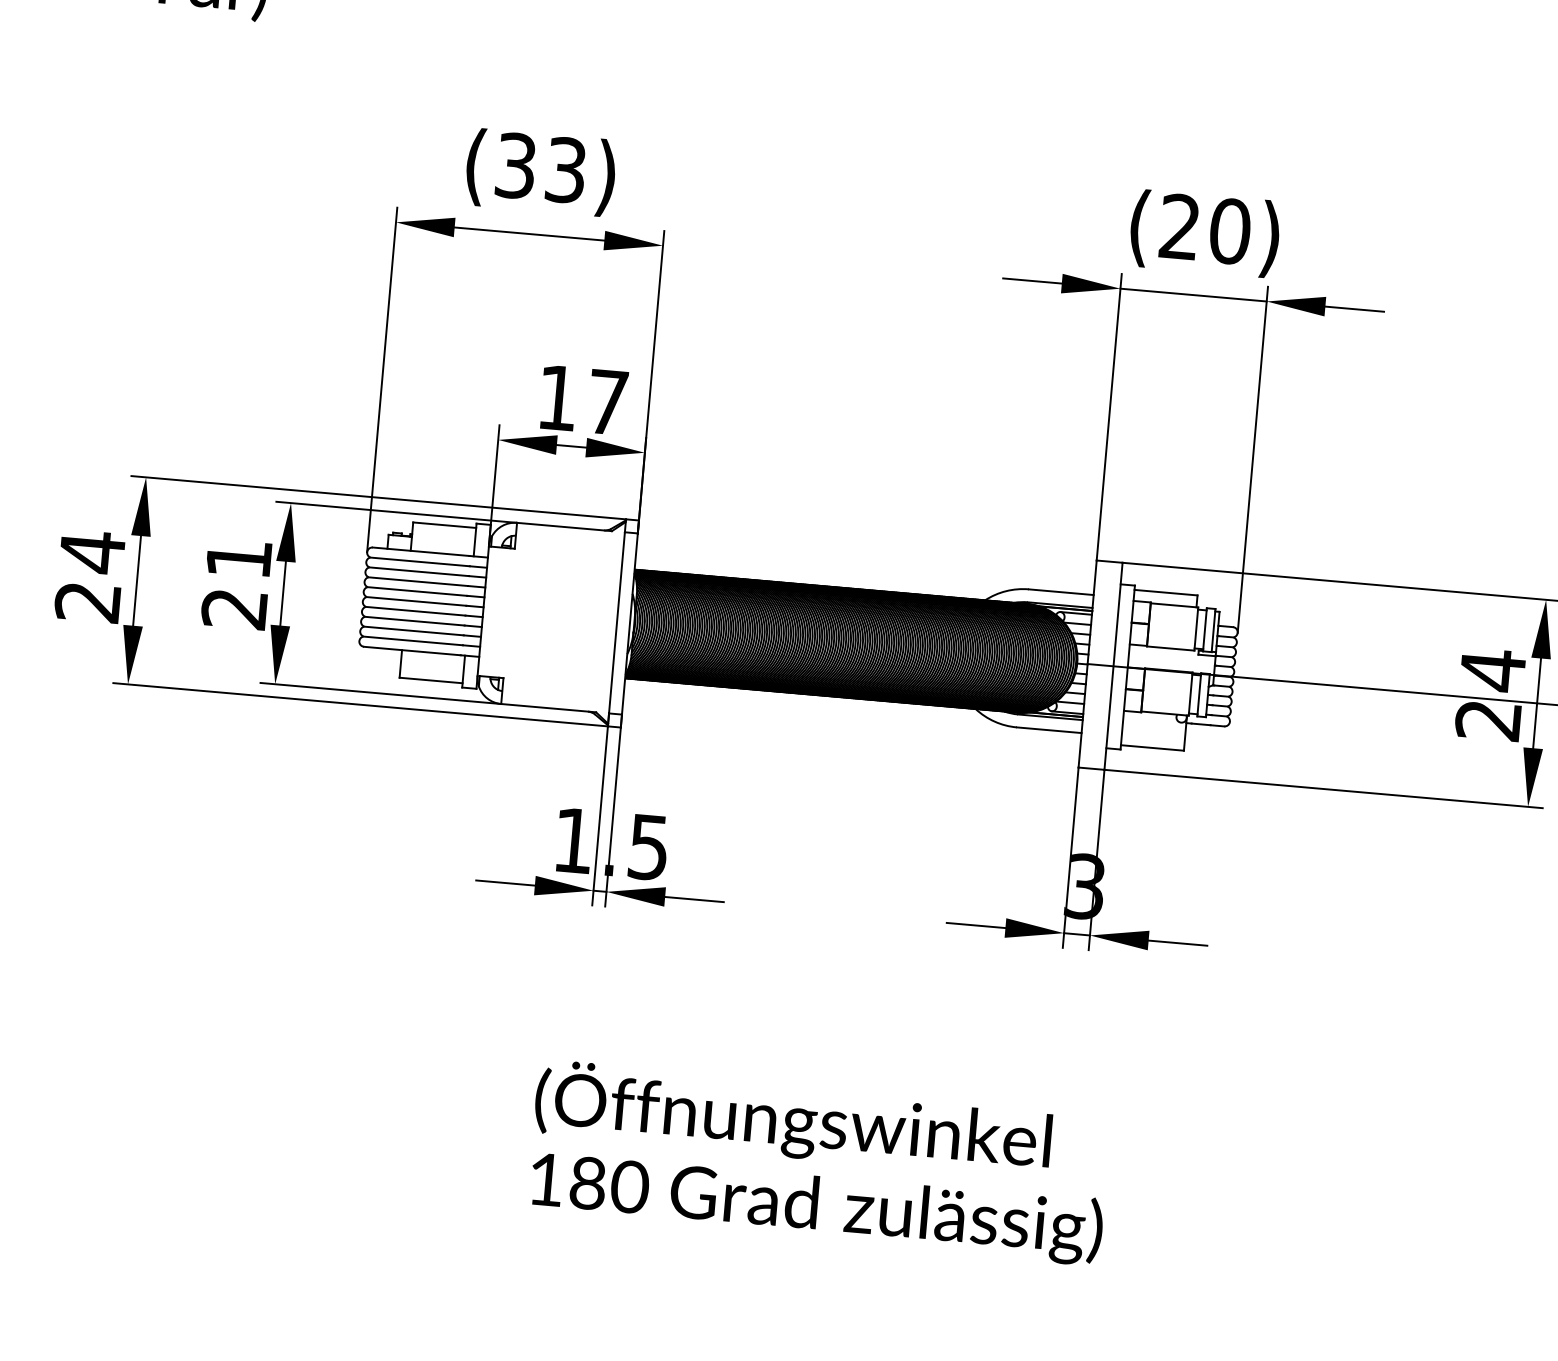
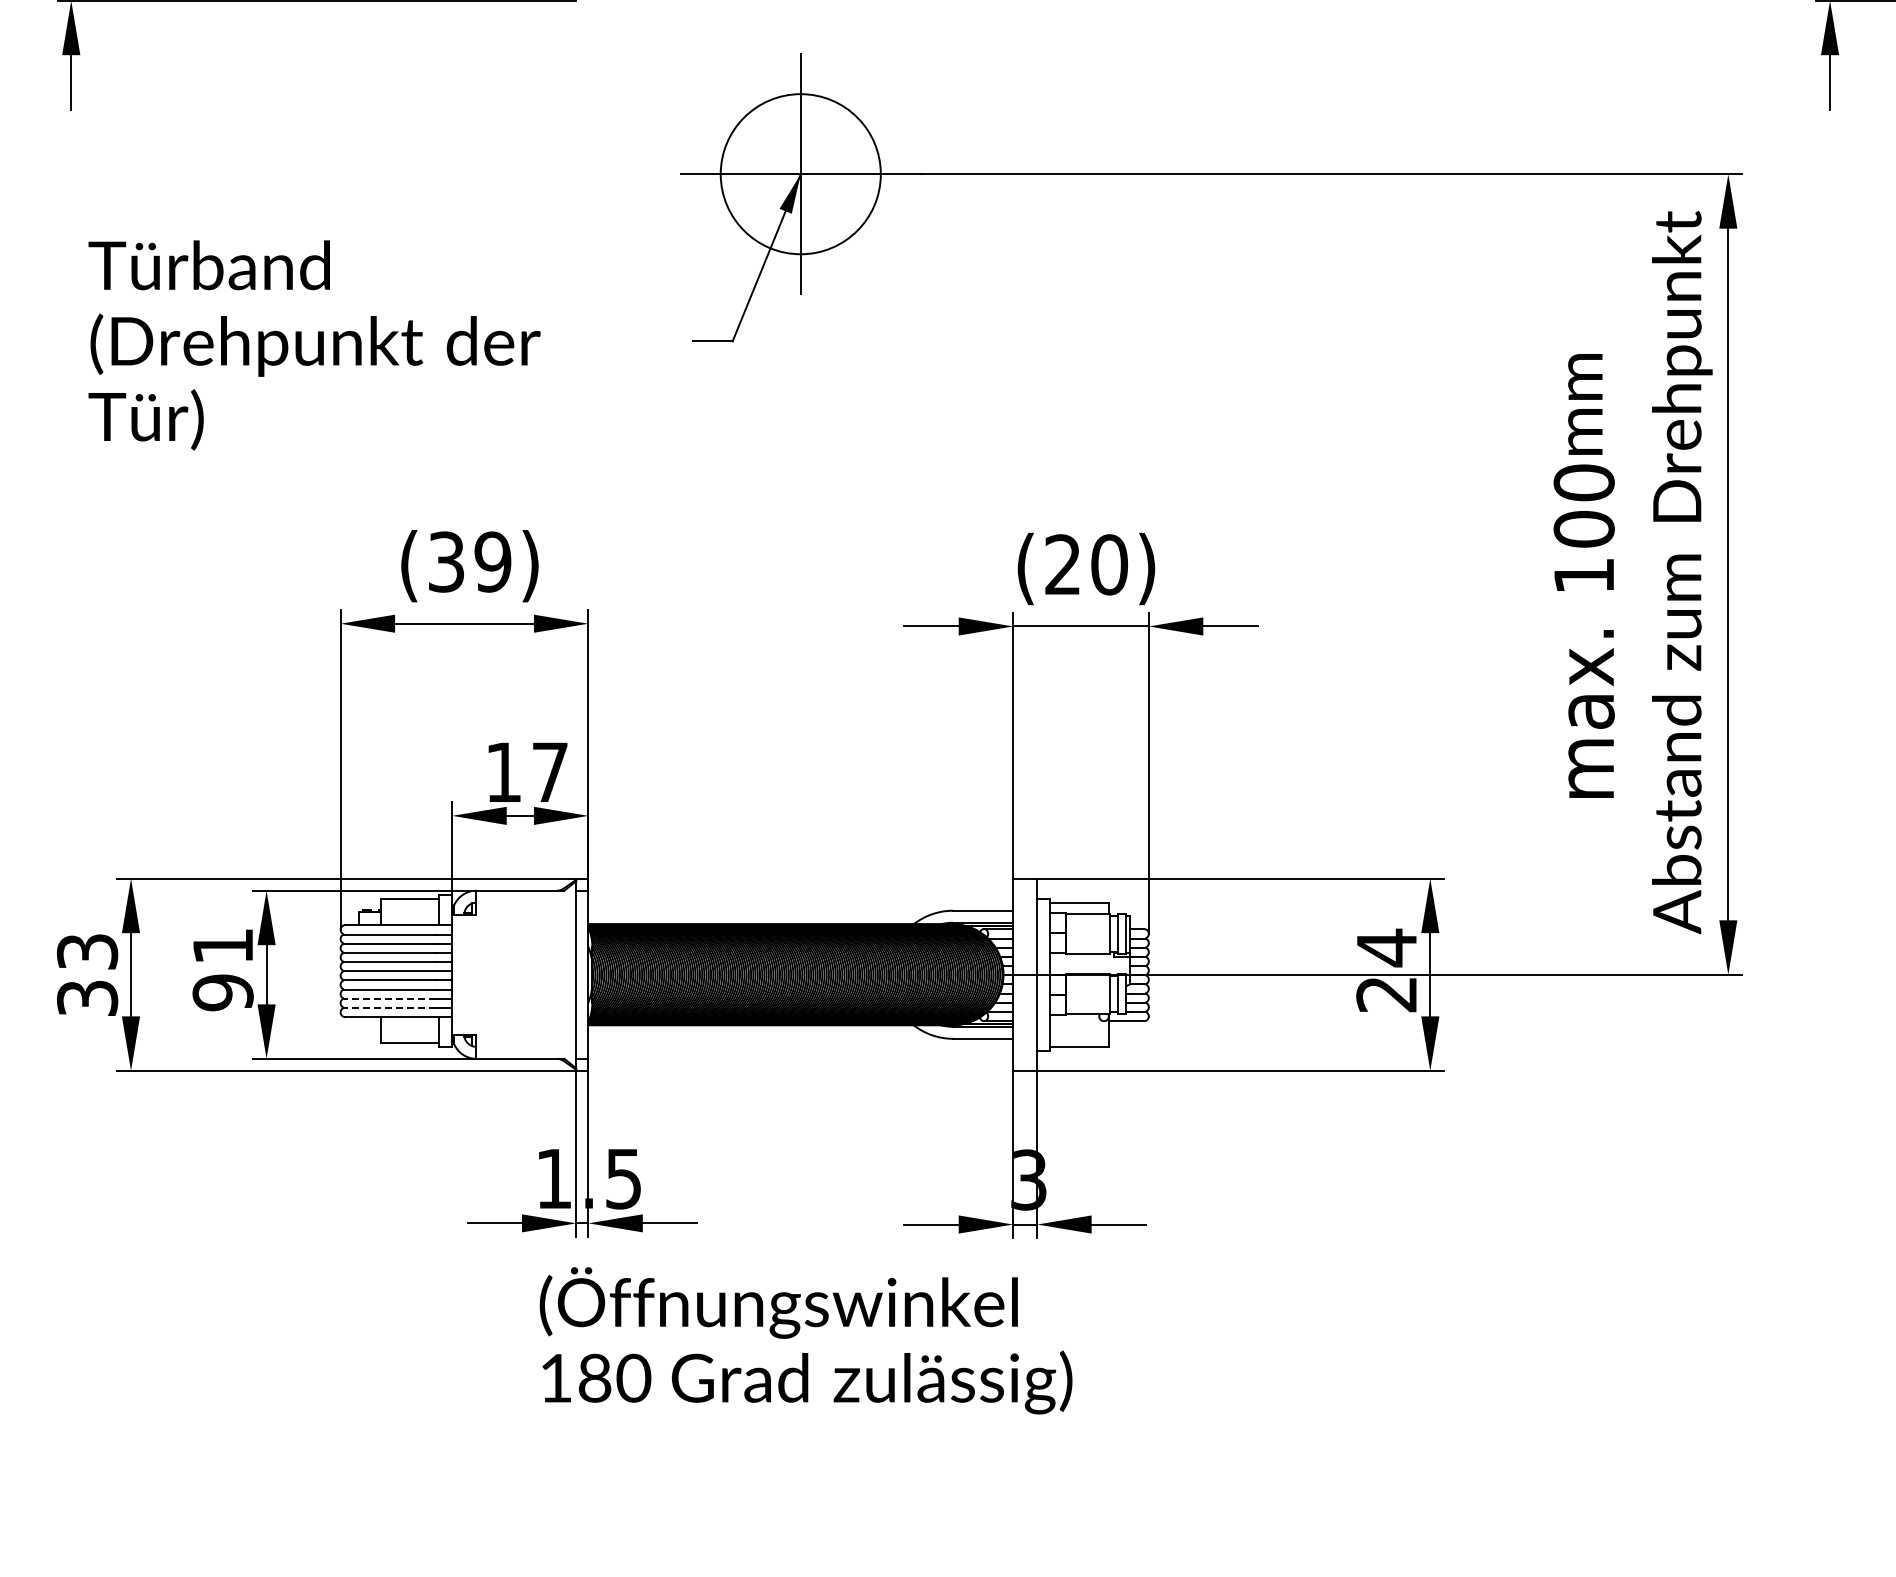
text: (565, 169) -> (492, 561), (33) -> (39)
text: (90, 576) -> (87, 974), 24 -> 33
text: (233, 608) -> (222, 992), 21 -> 91
line: (413, 630) -> (389, 998), solid -> dashed
line: (412, 640) -> (389, 1007), solid -> dashed
text: (818, 1162) -> (805, 1340), moved

